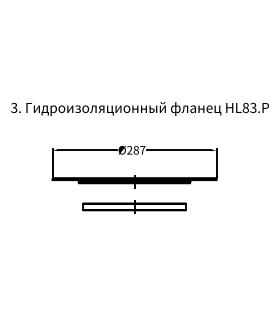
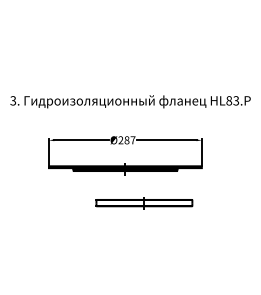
part: (134, 207) -> (144, 203), moved

